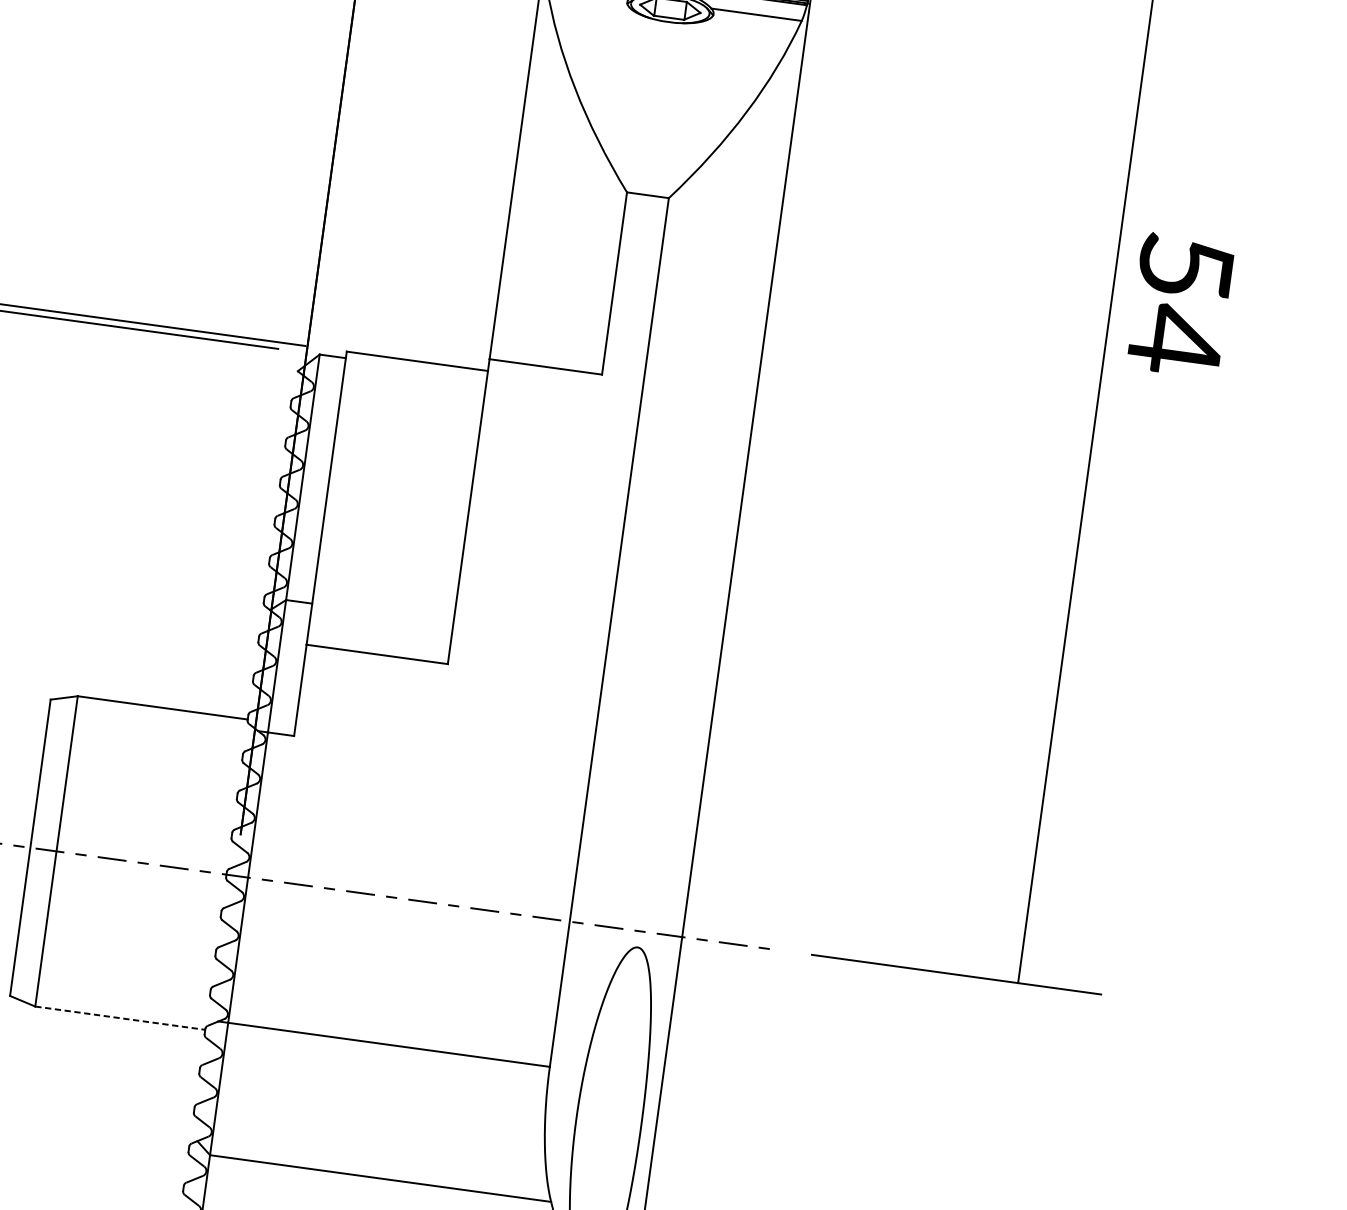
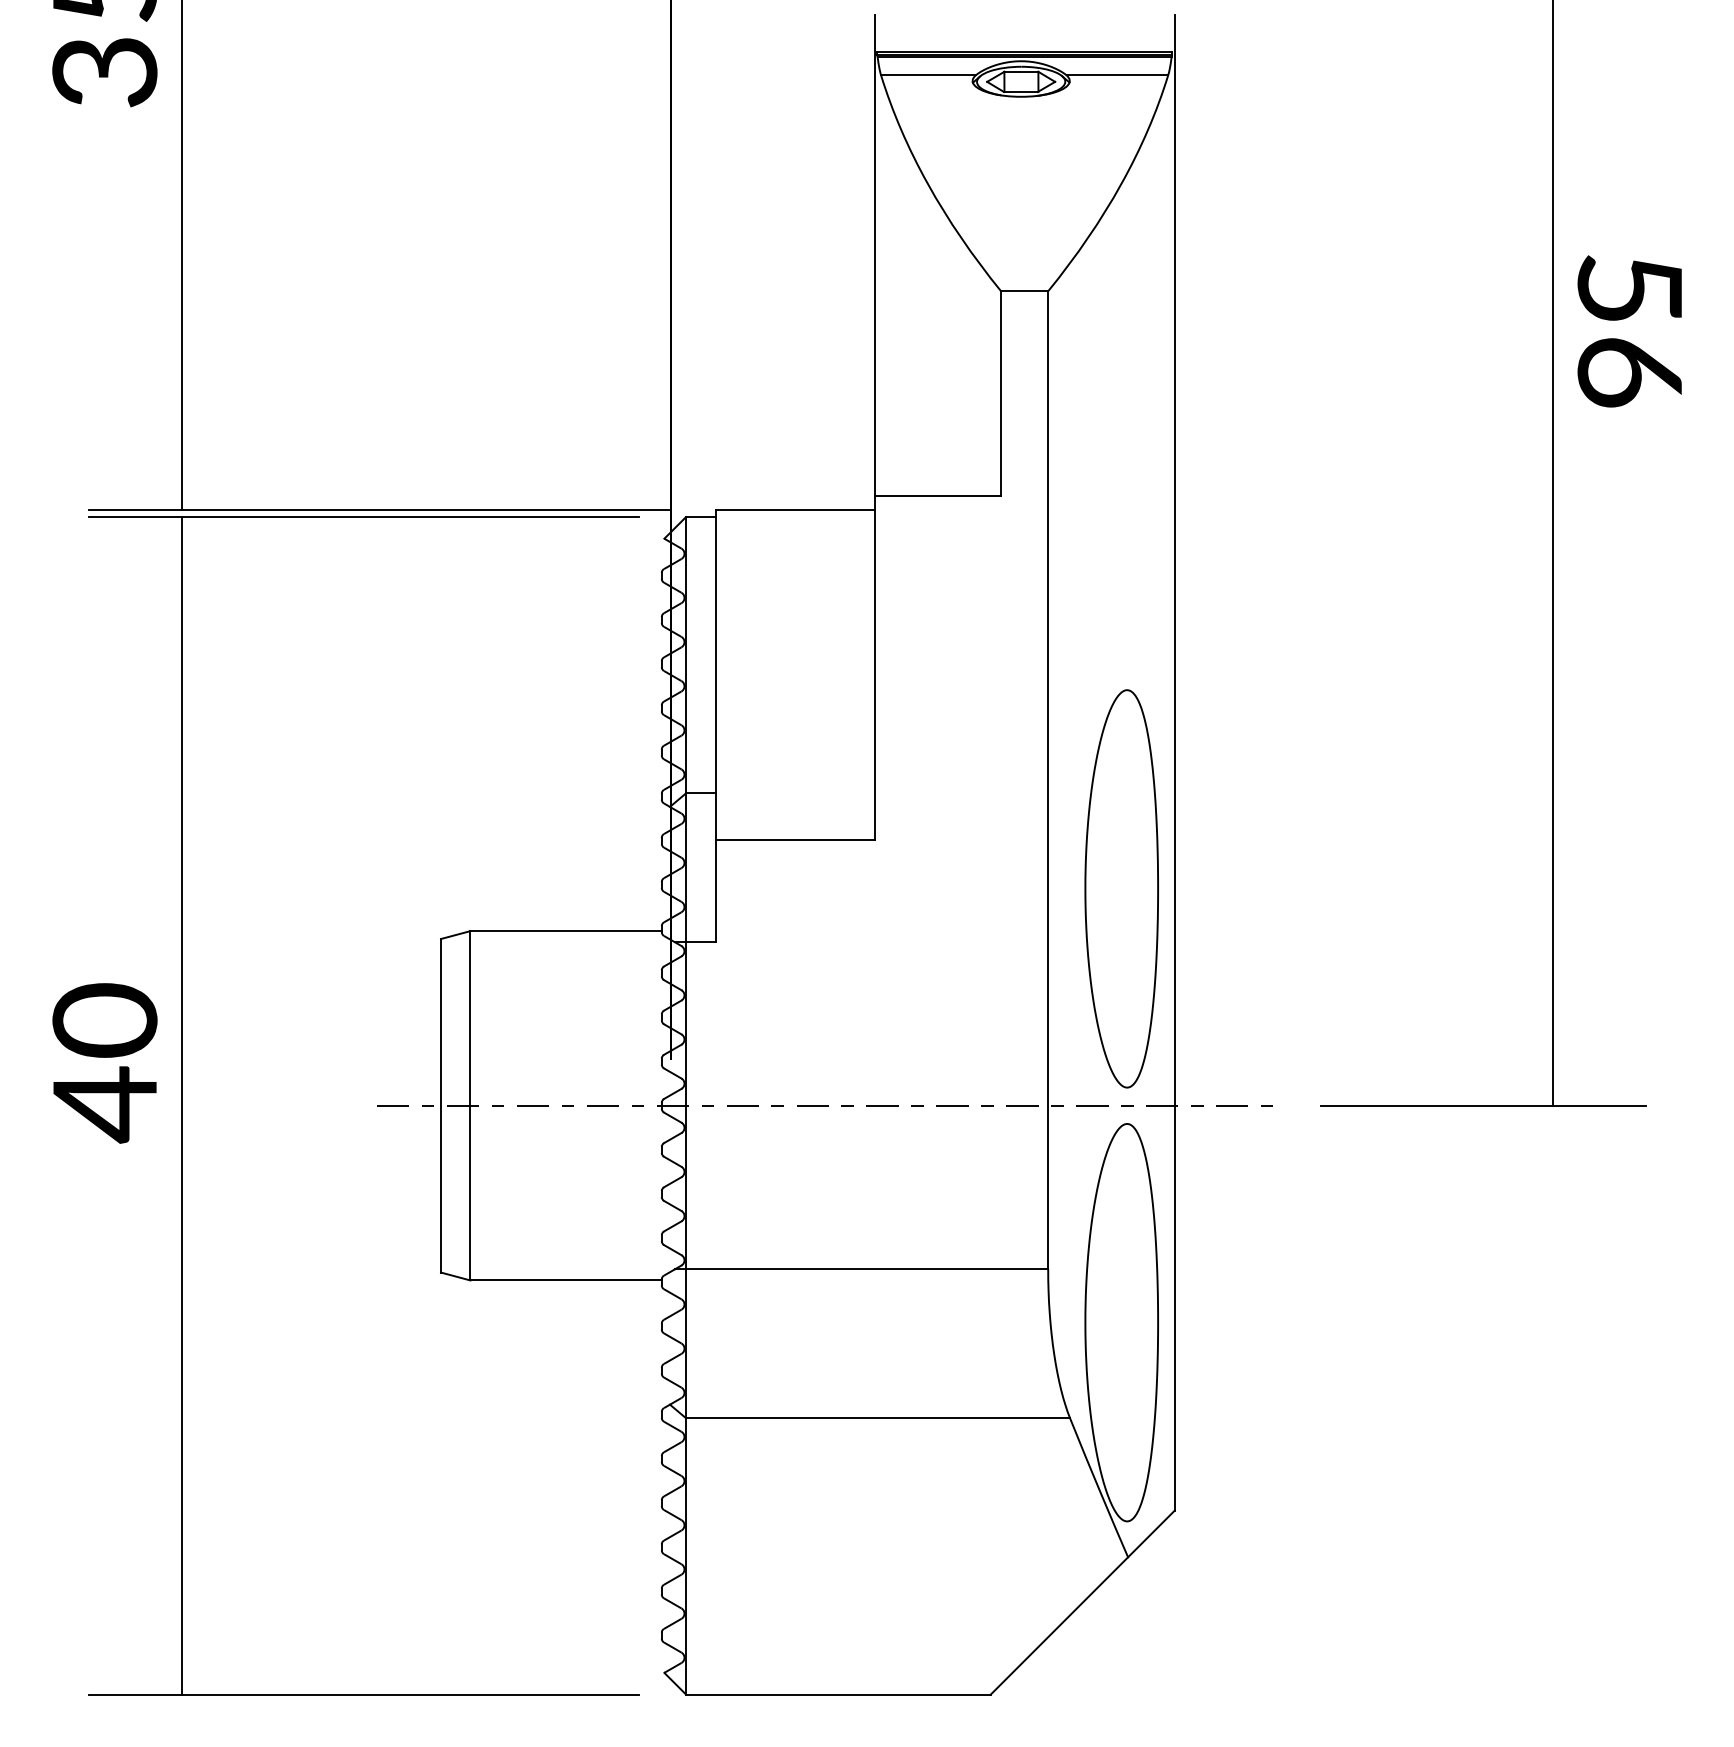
text: (1175, 339) -> (1629, 370), 54 -> 56
part: (661, 737) -> (1121, 888), added
line: (120, 1018) -> (566, 1280), dashed -> solid

